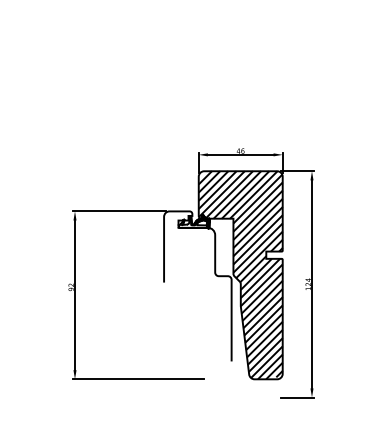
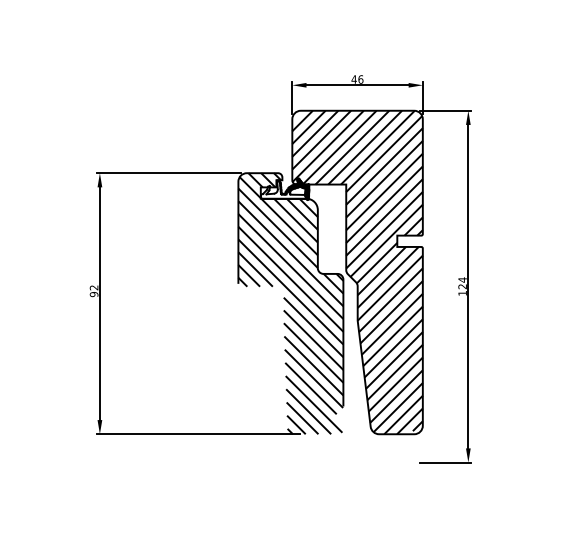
hatch: (197, 295) -> (290, 303), added

